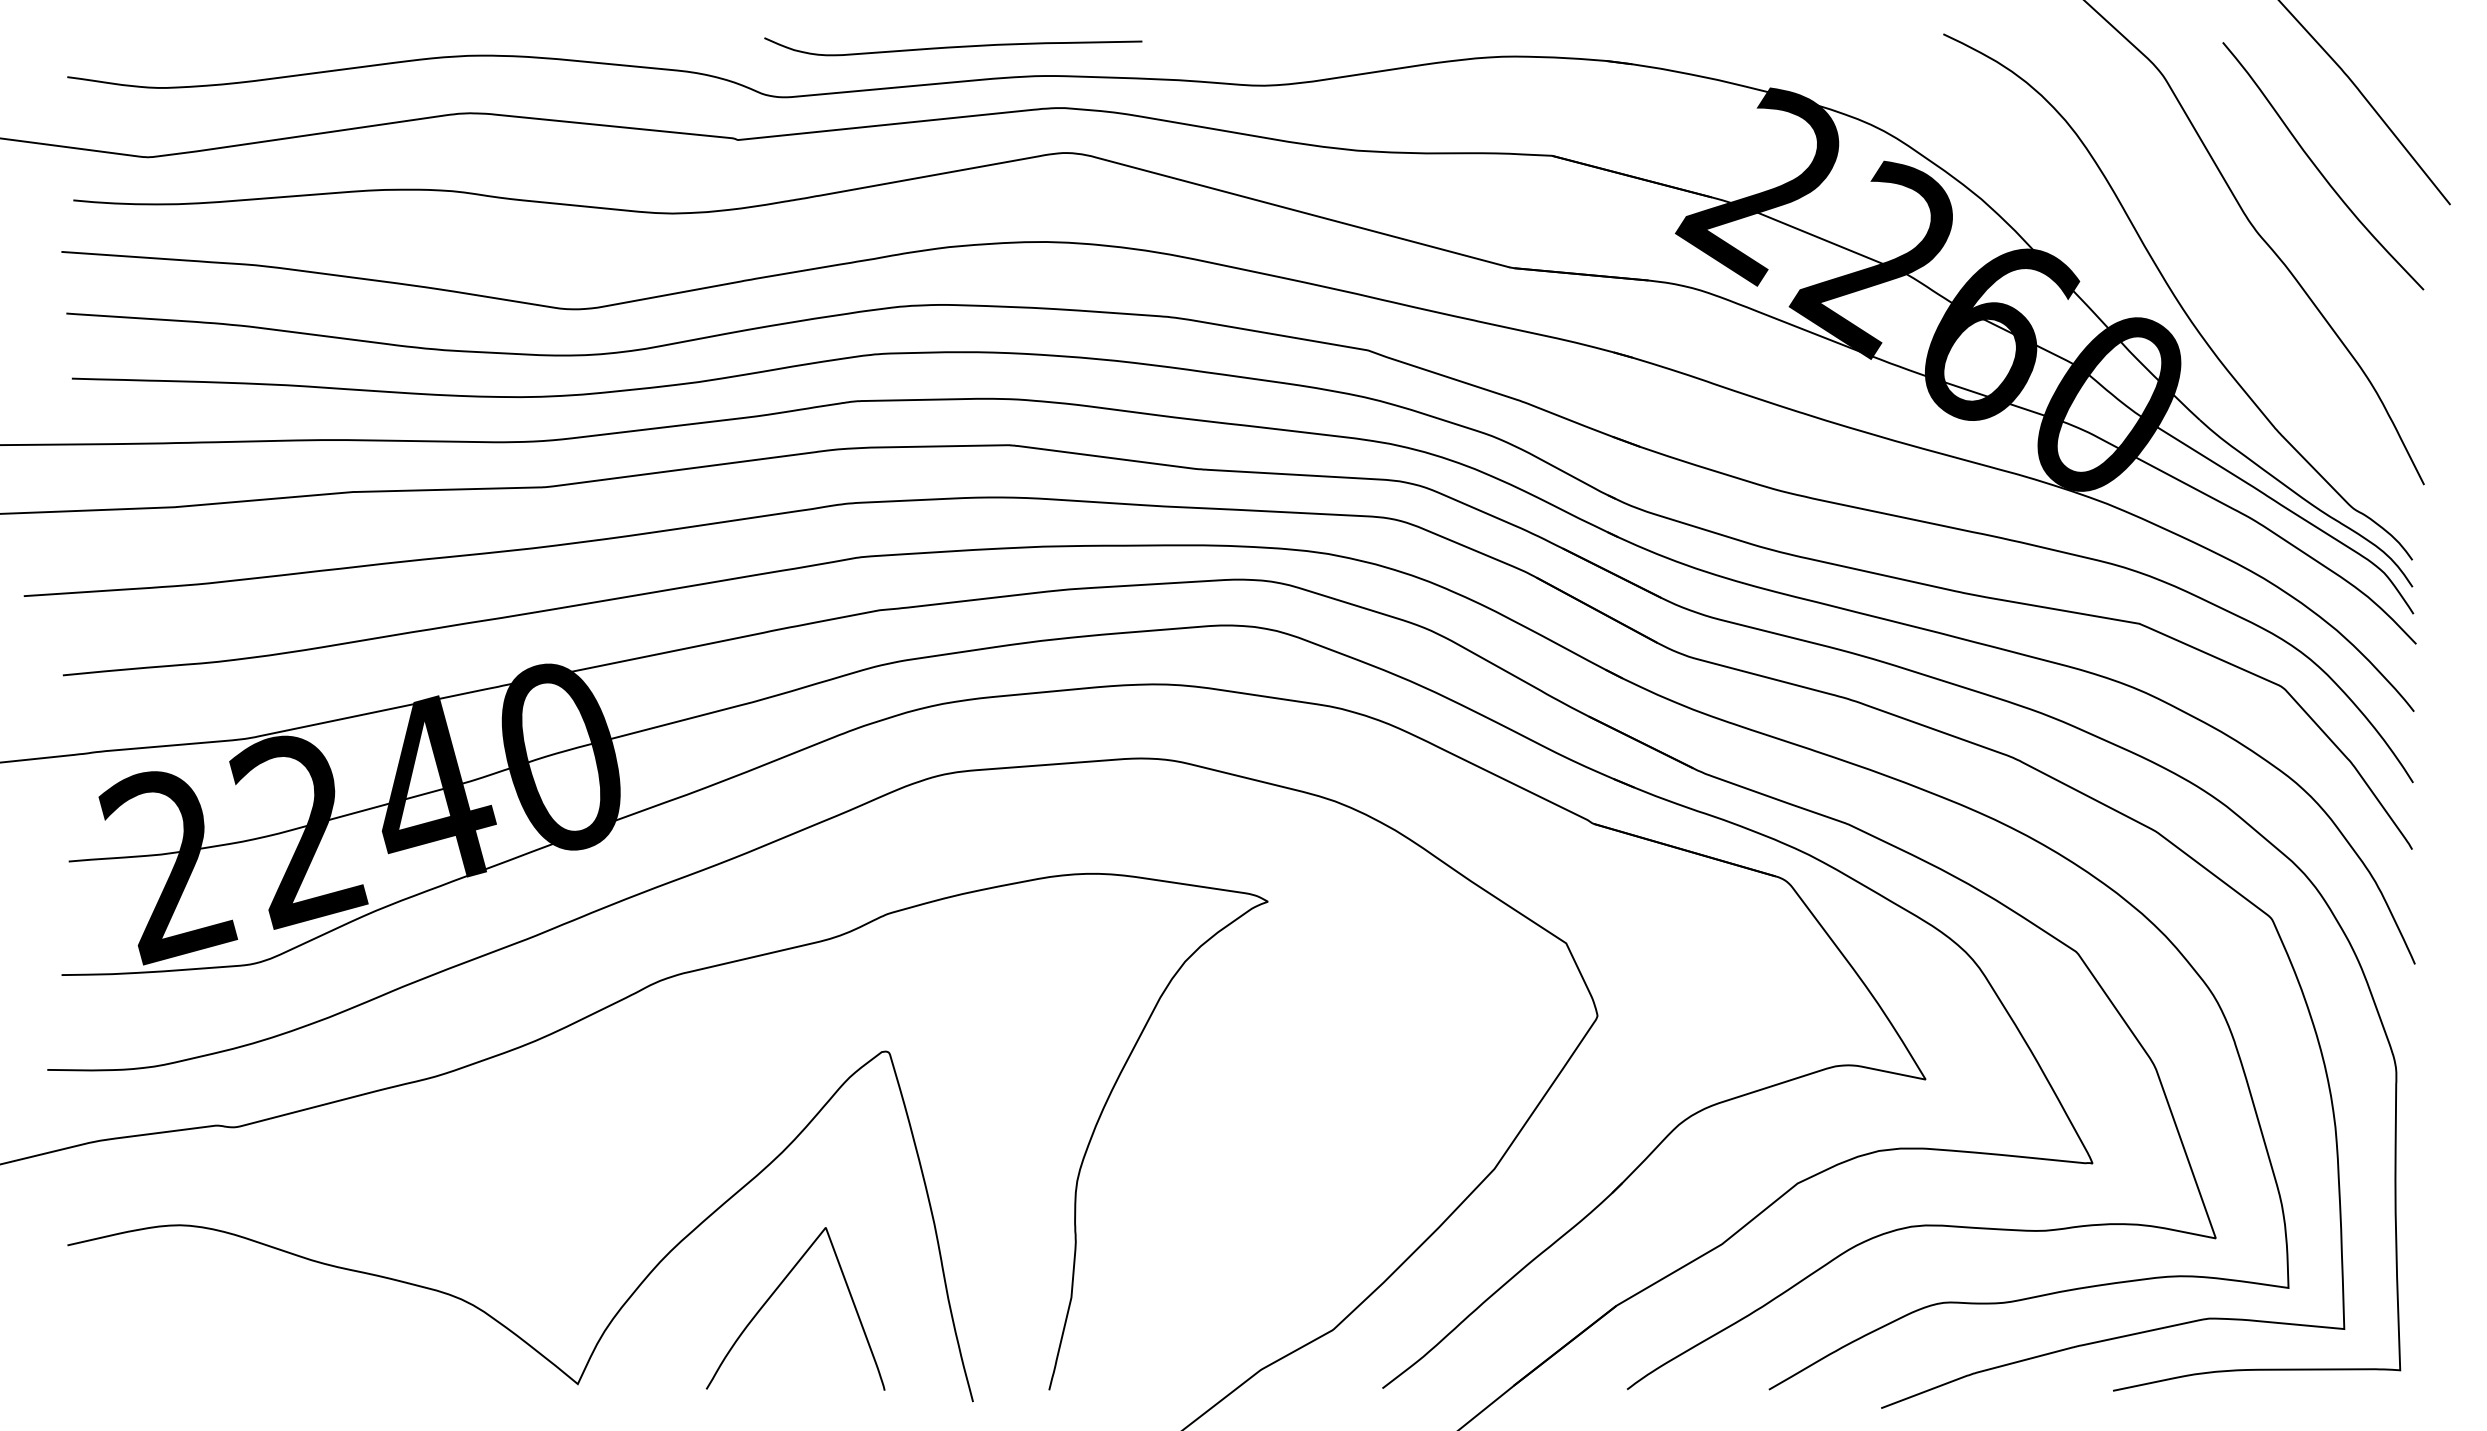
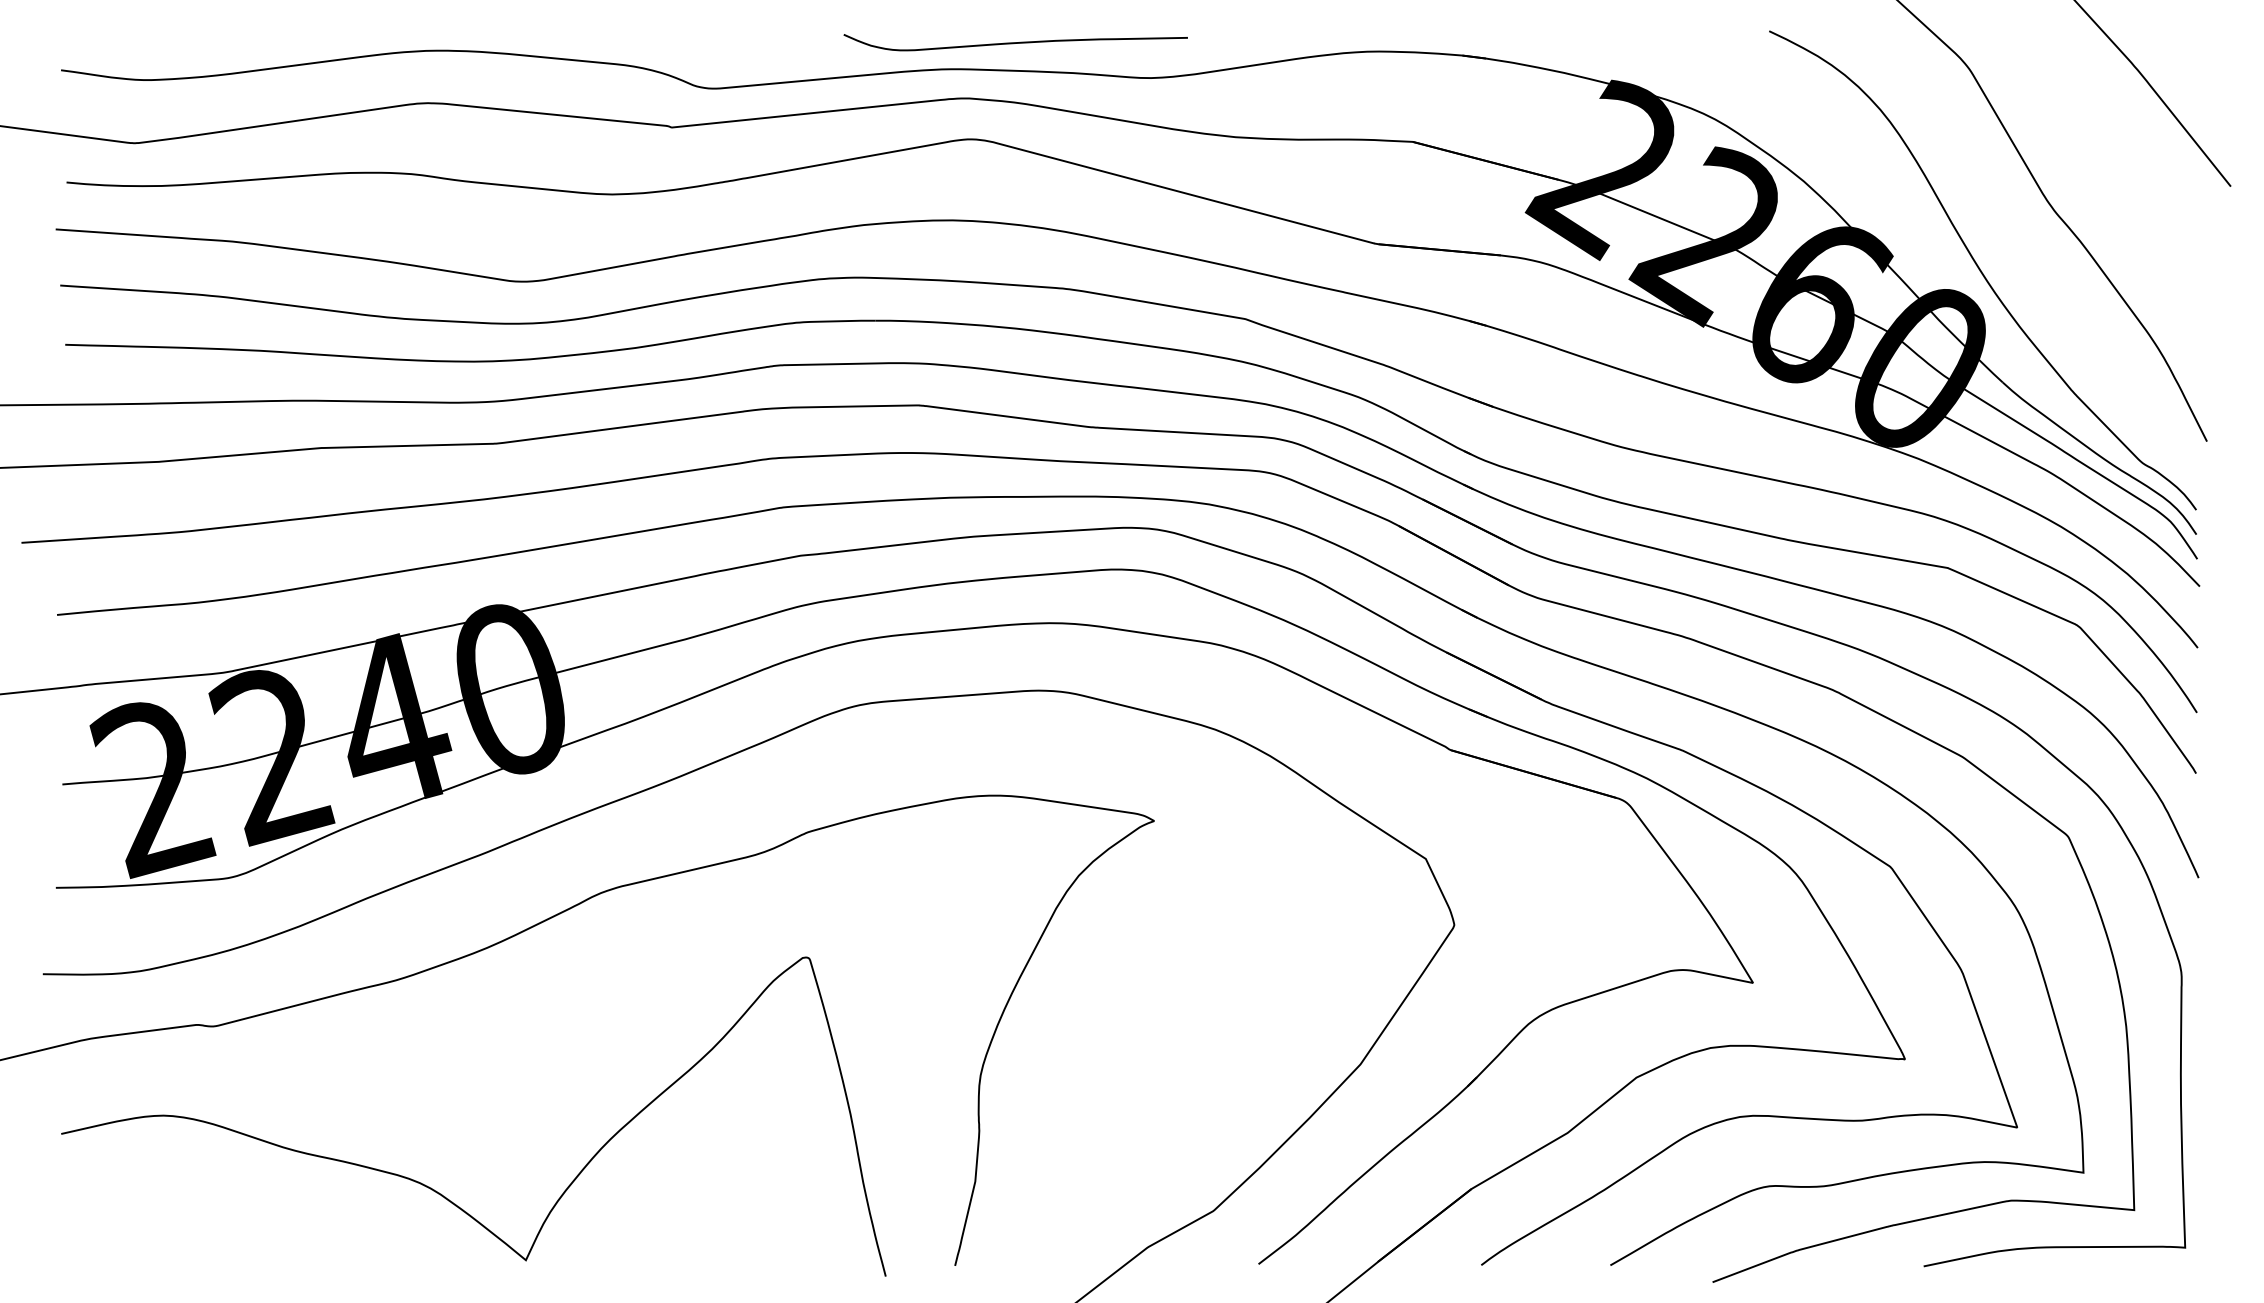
curve: (952, 46) -> (1015, 42), moved
curve: (2319, 169) -> (2111, 154), removed
curve: (775, 1293) -> (705, 1177), removed

